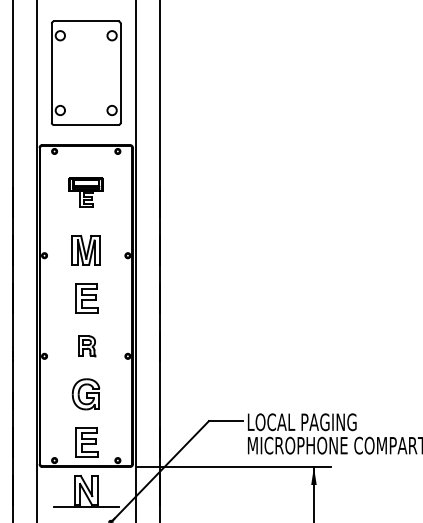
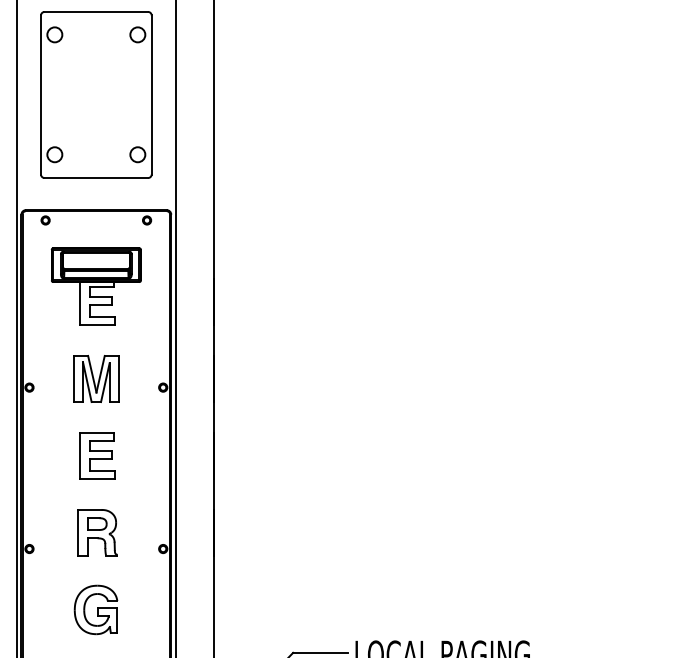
part: (85, 192) -> (95, 286), size x1.67
part: (86, 346) -> (96, 533), size x1.43

